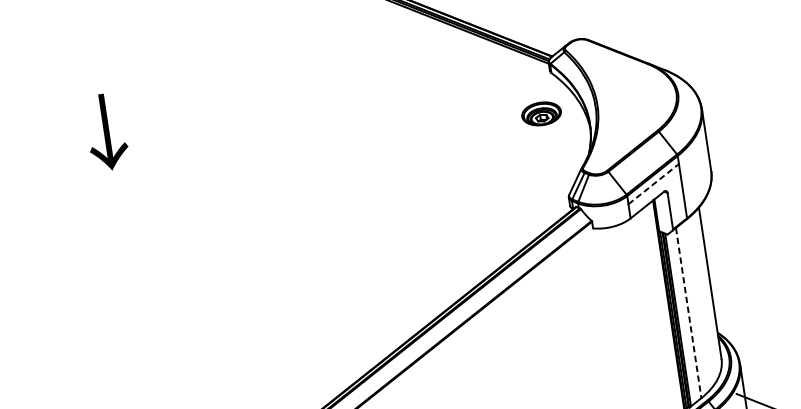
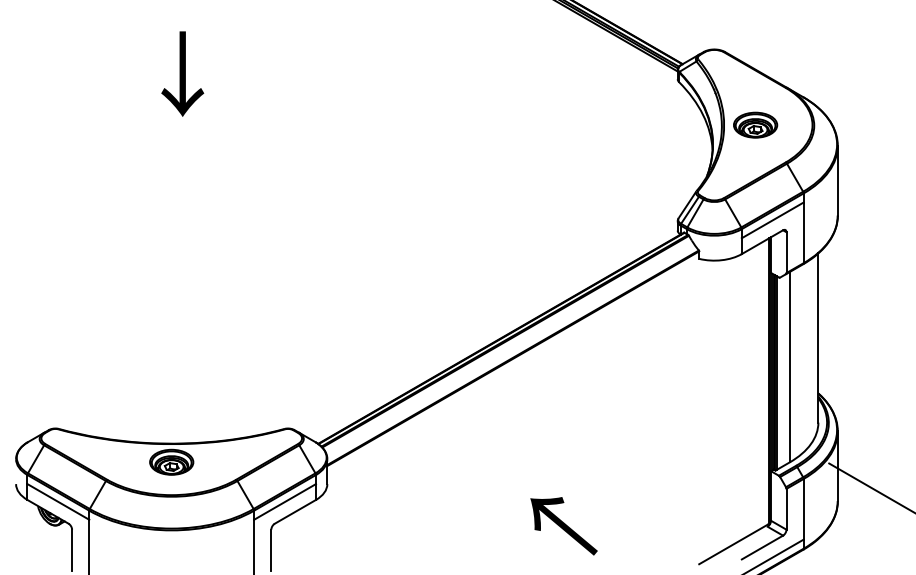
part: (541, 113) -> (755, 124), moved
line: (653, 184) -> (772, 220), dashed -> solid
line: (688, 313) -> (789, 367), dashed -> solid

